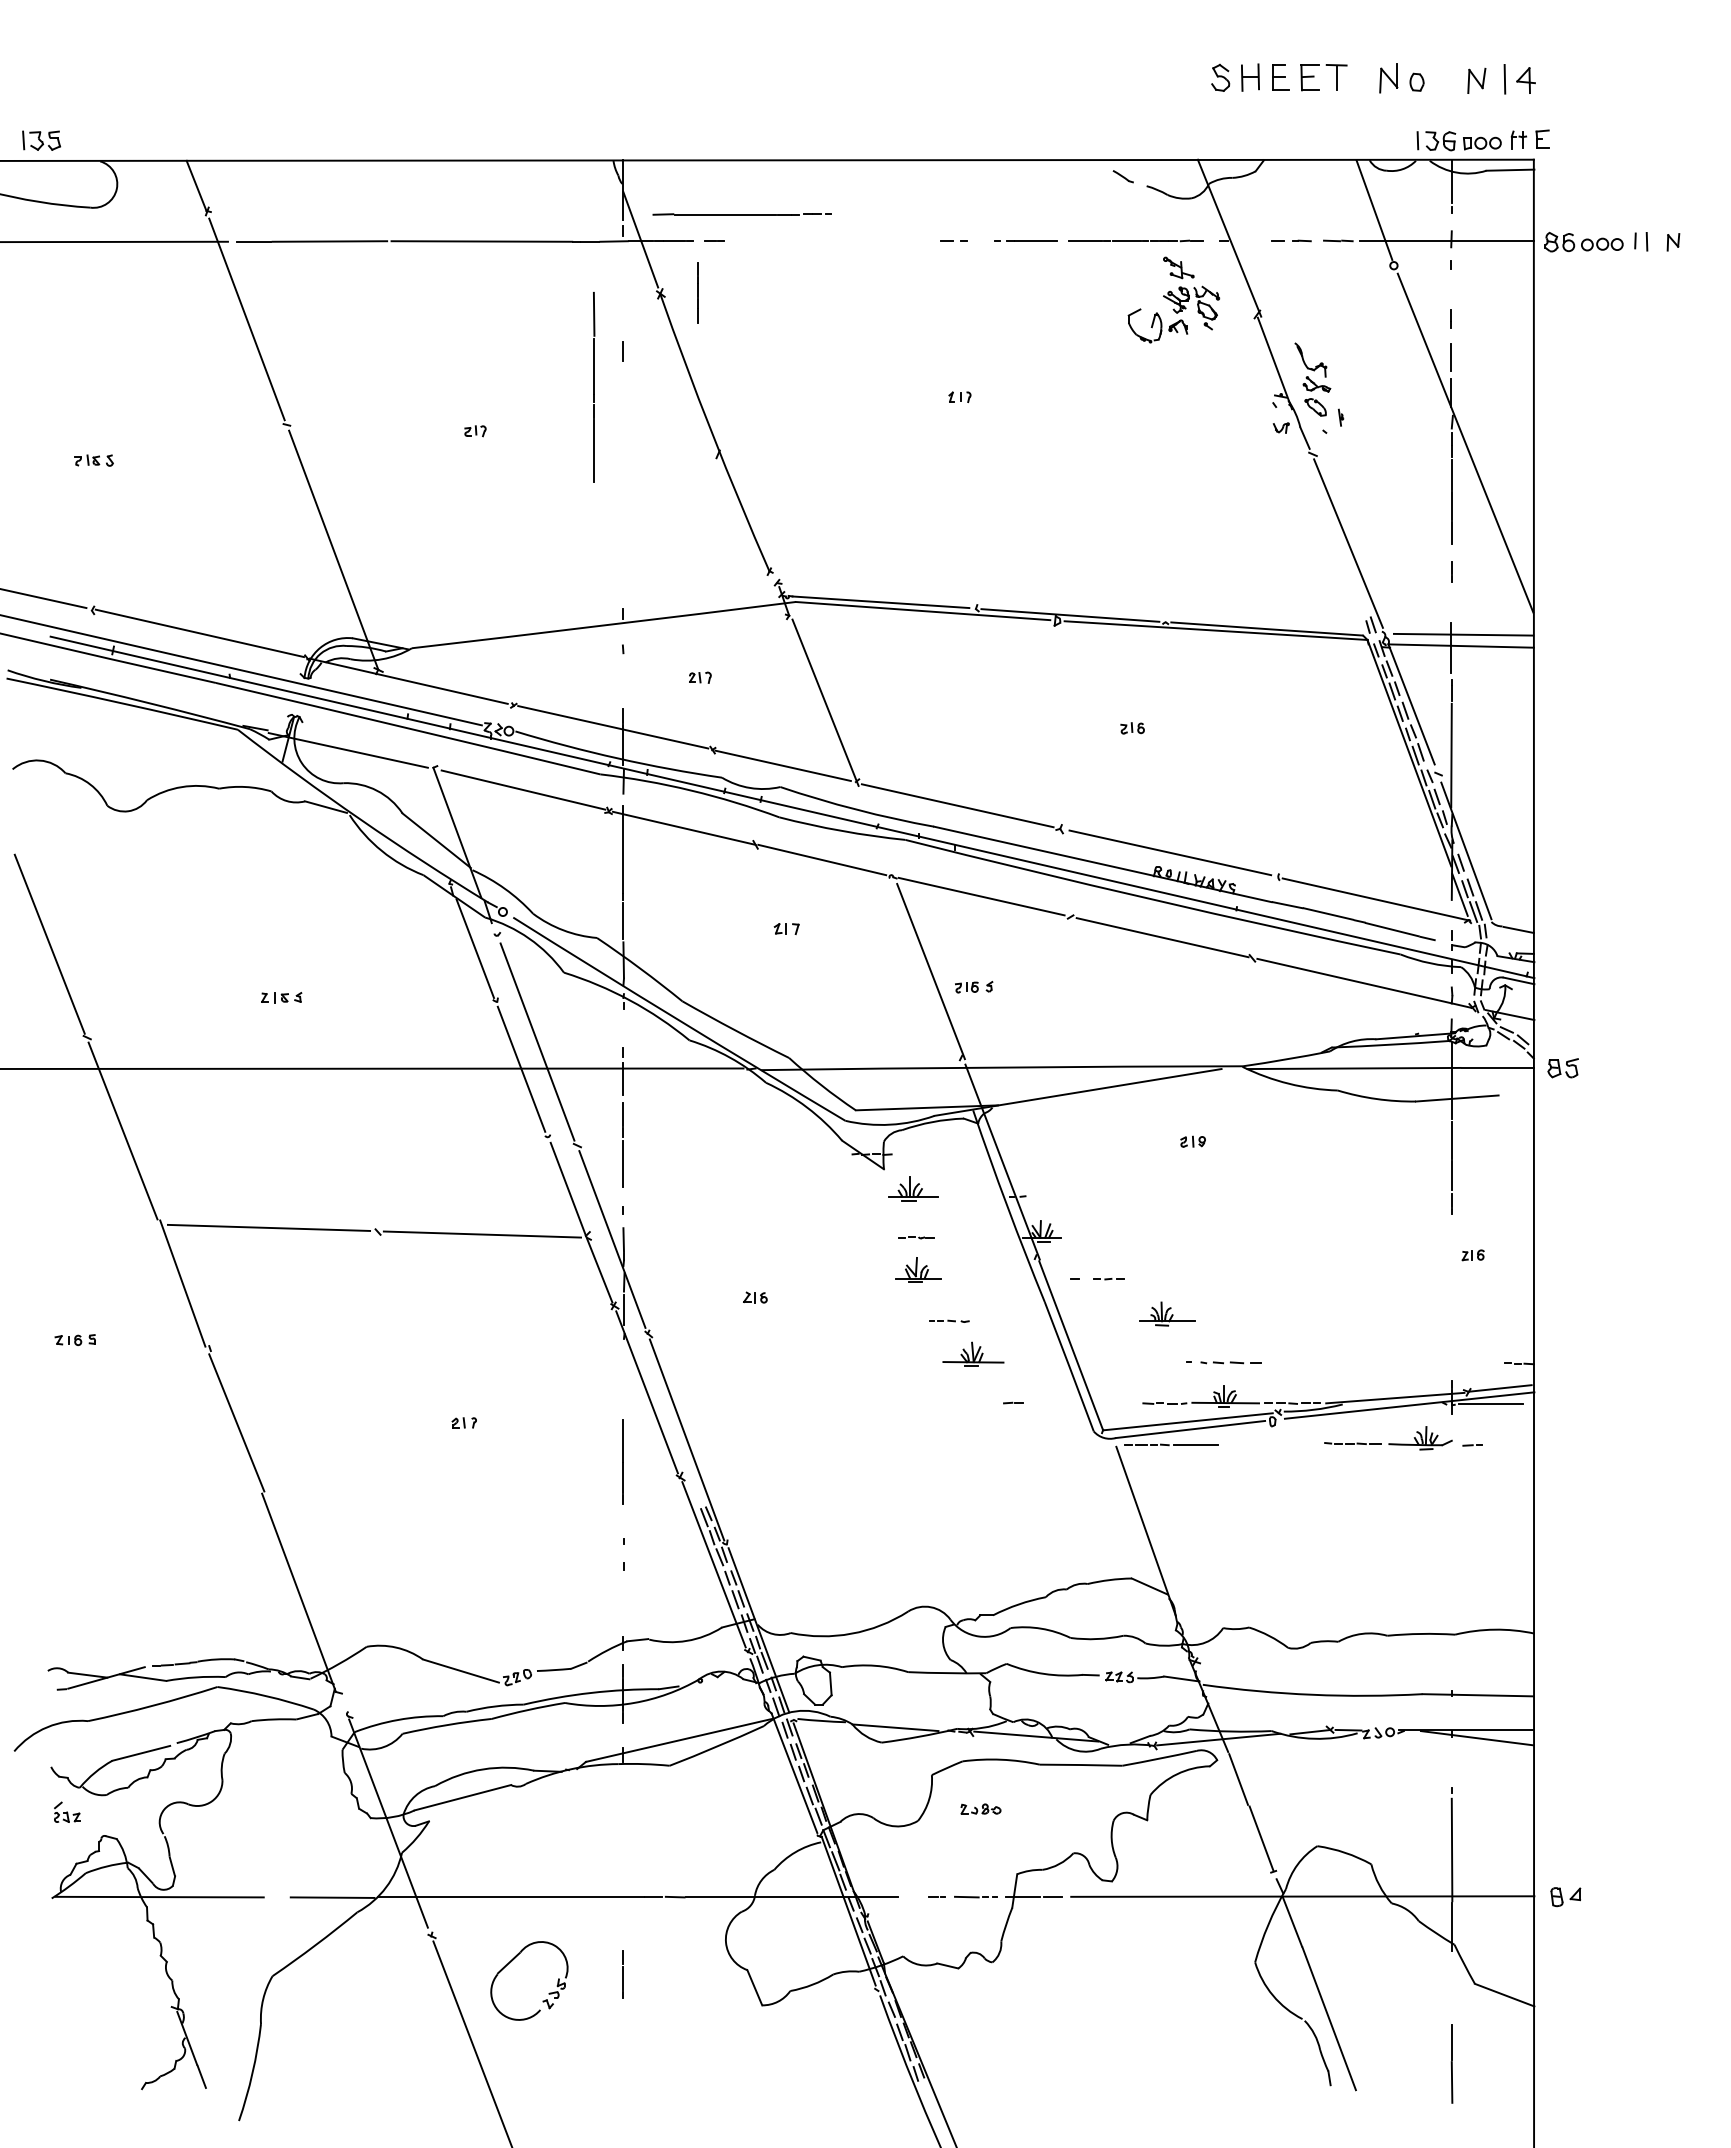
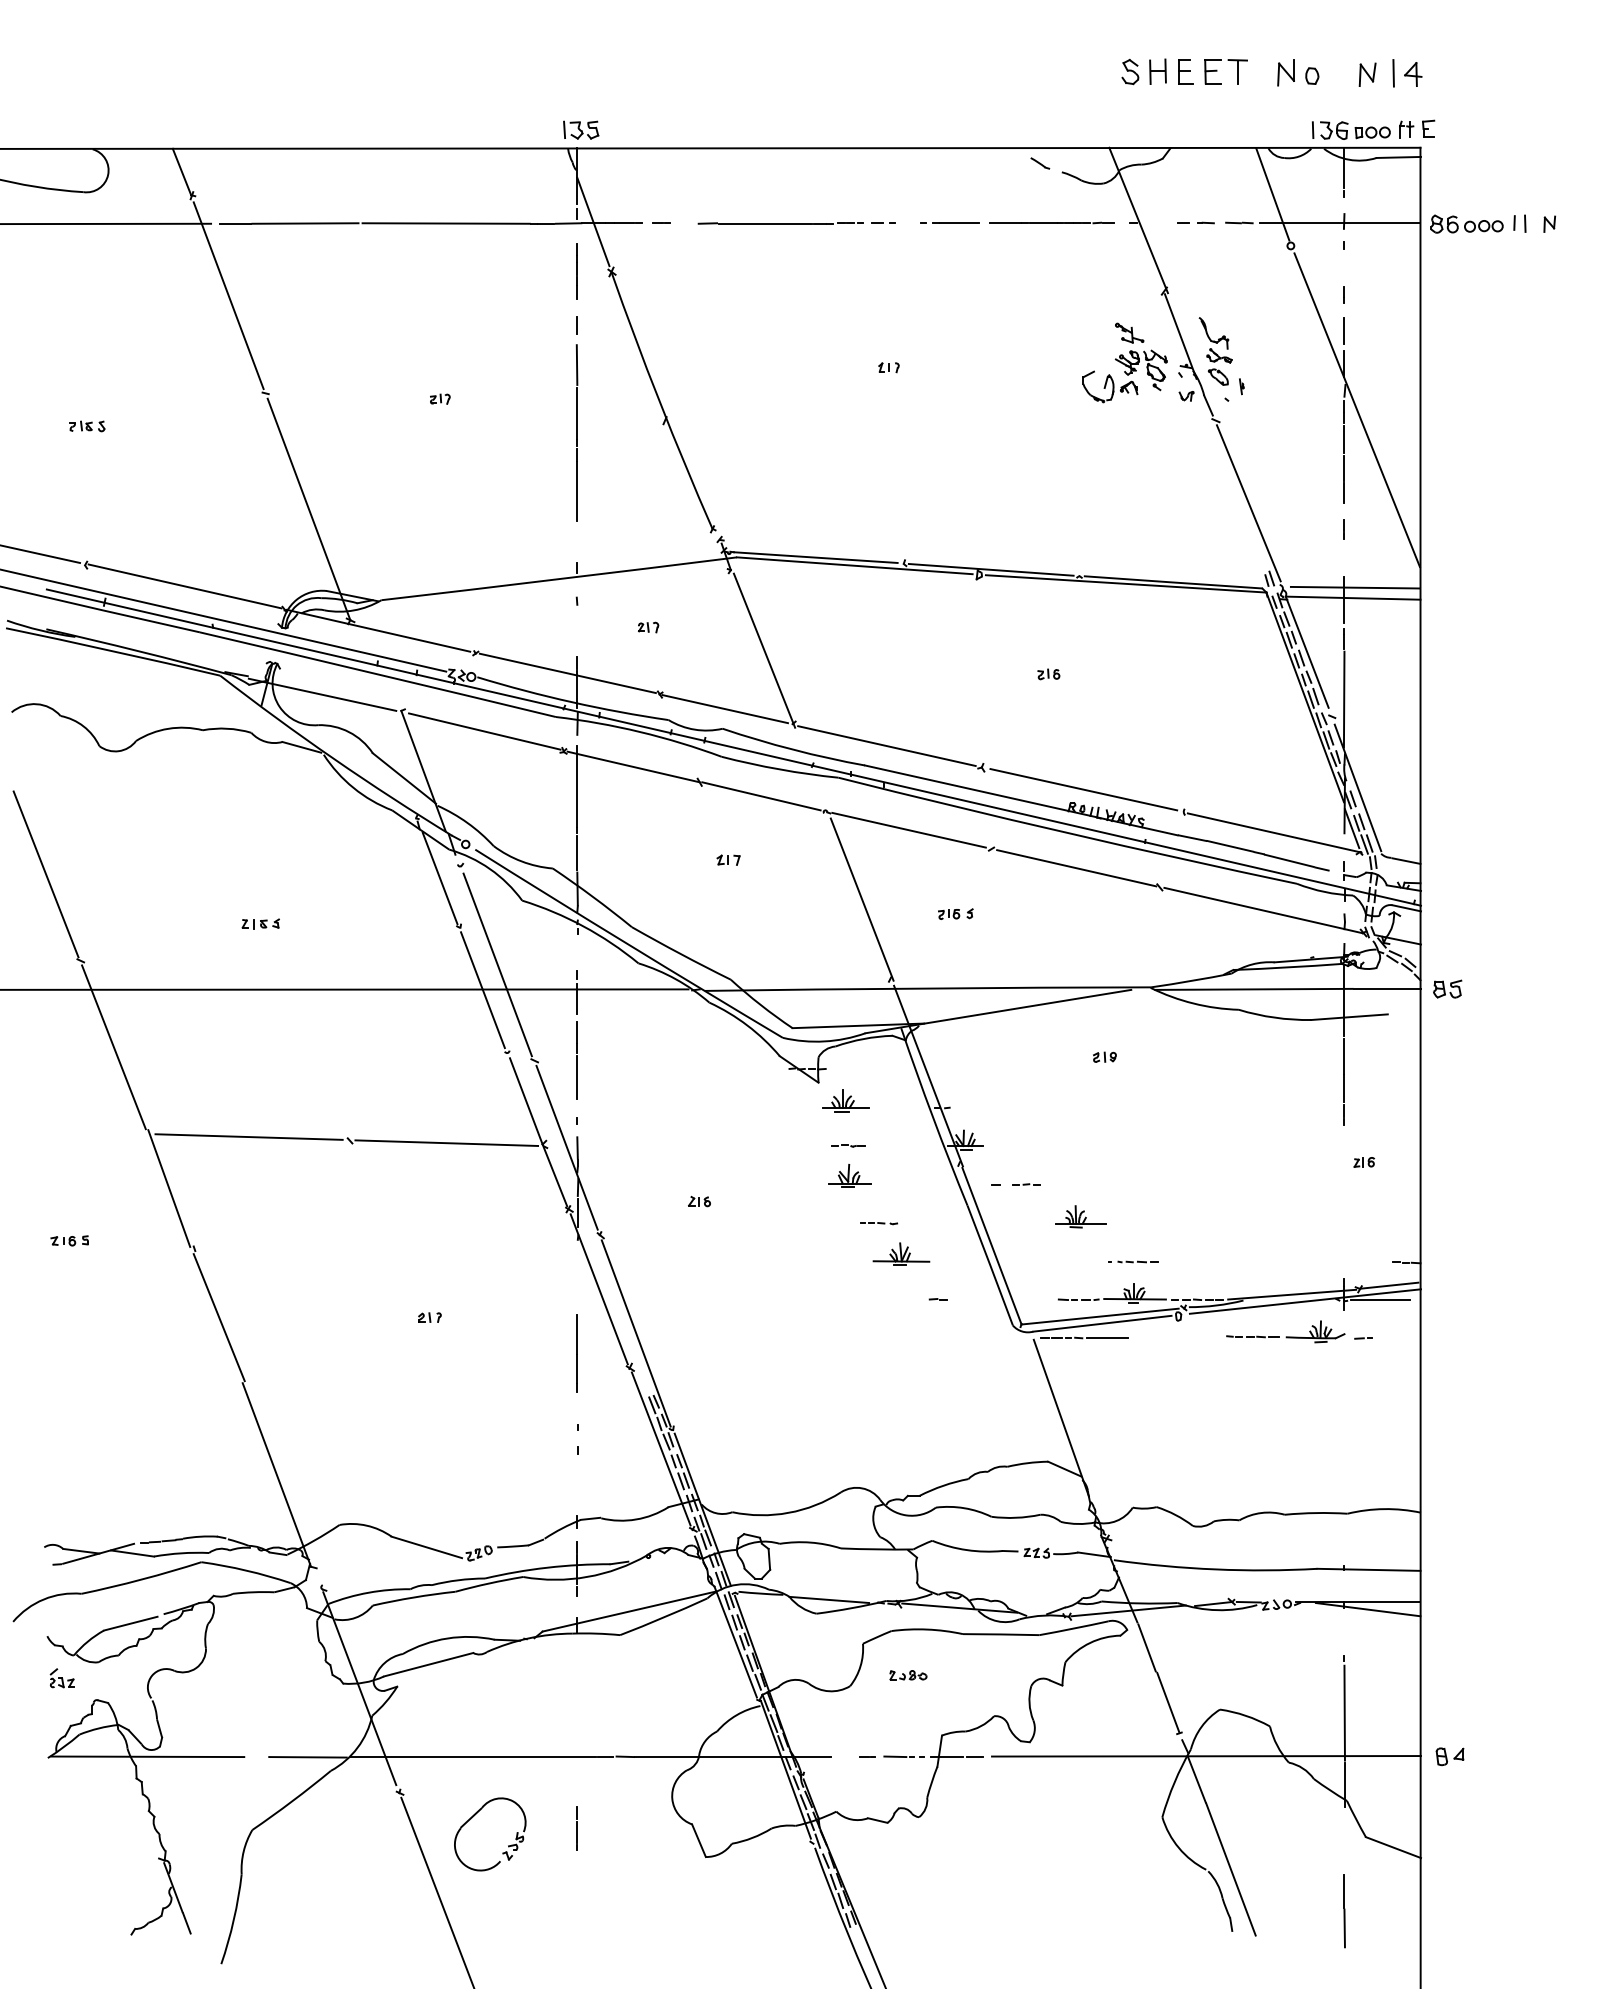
part: (41, 140) -> (581, 129), moved
line: (741, 214) -> (780, 223), moved
line: (697, 292) -> (576, 270), moved
part: (1173, 299) -> (1124, 362), moved
line: (594, 387) -> (577, 432), moved
part: (974, 987) -> (956, 914), moved
part: (1223, 1362) -> (1133, 1261), size x0.71

